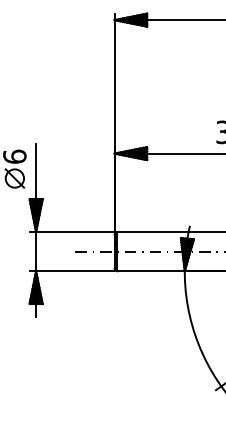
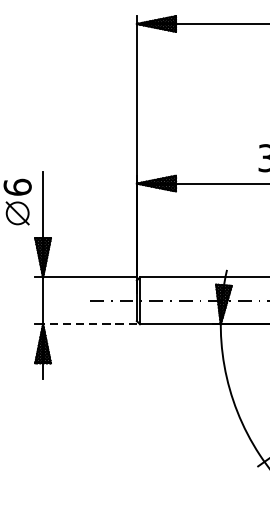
line: (74, 271) -> (88, 324), solid -> dashed

